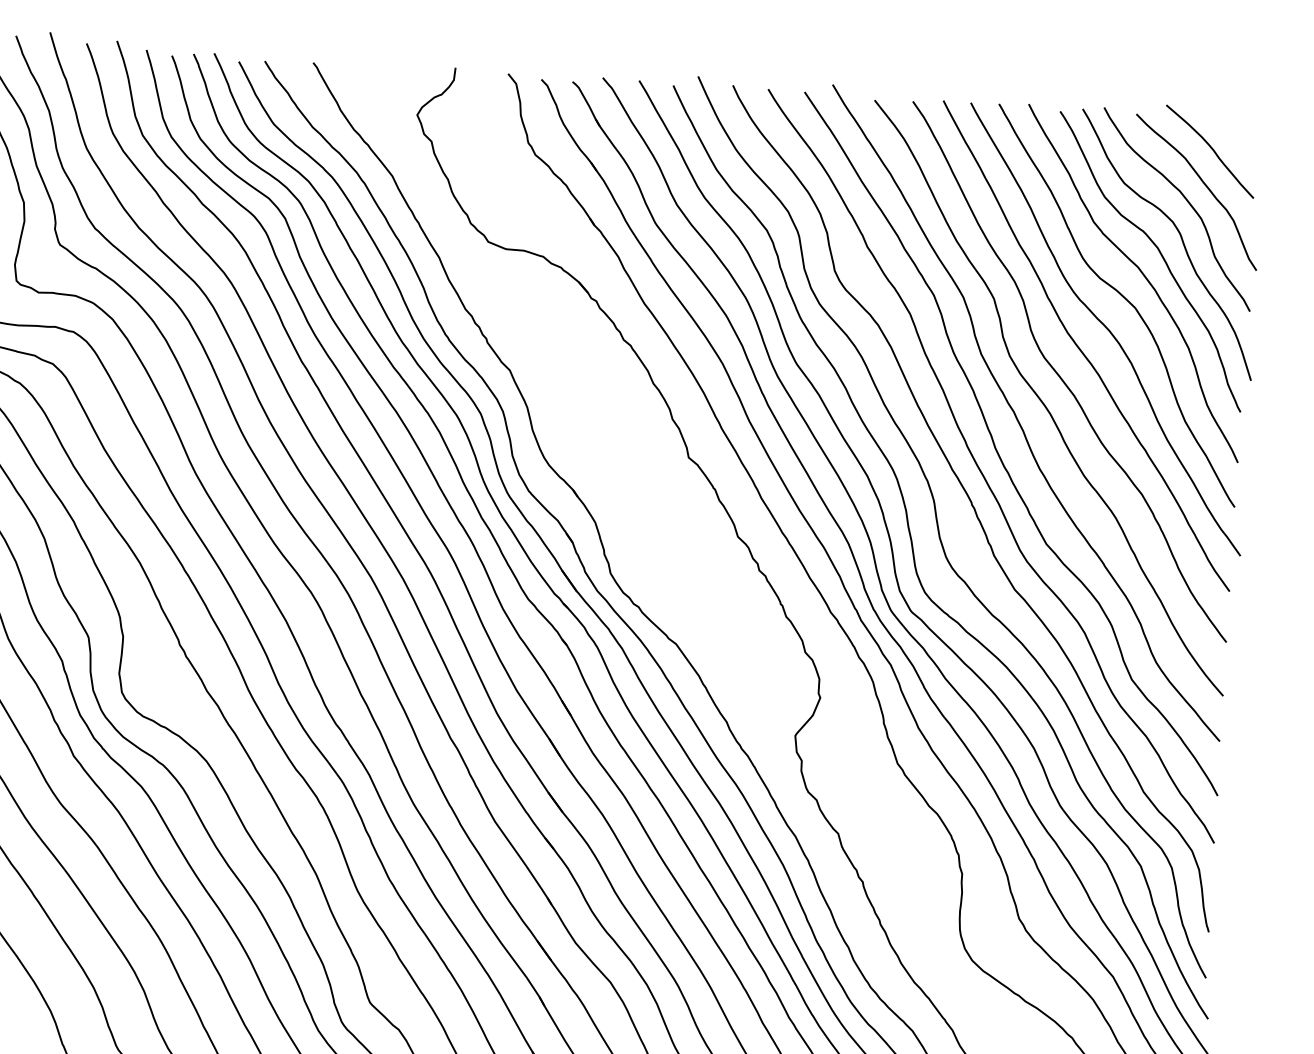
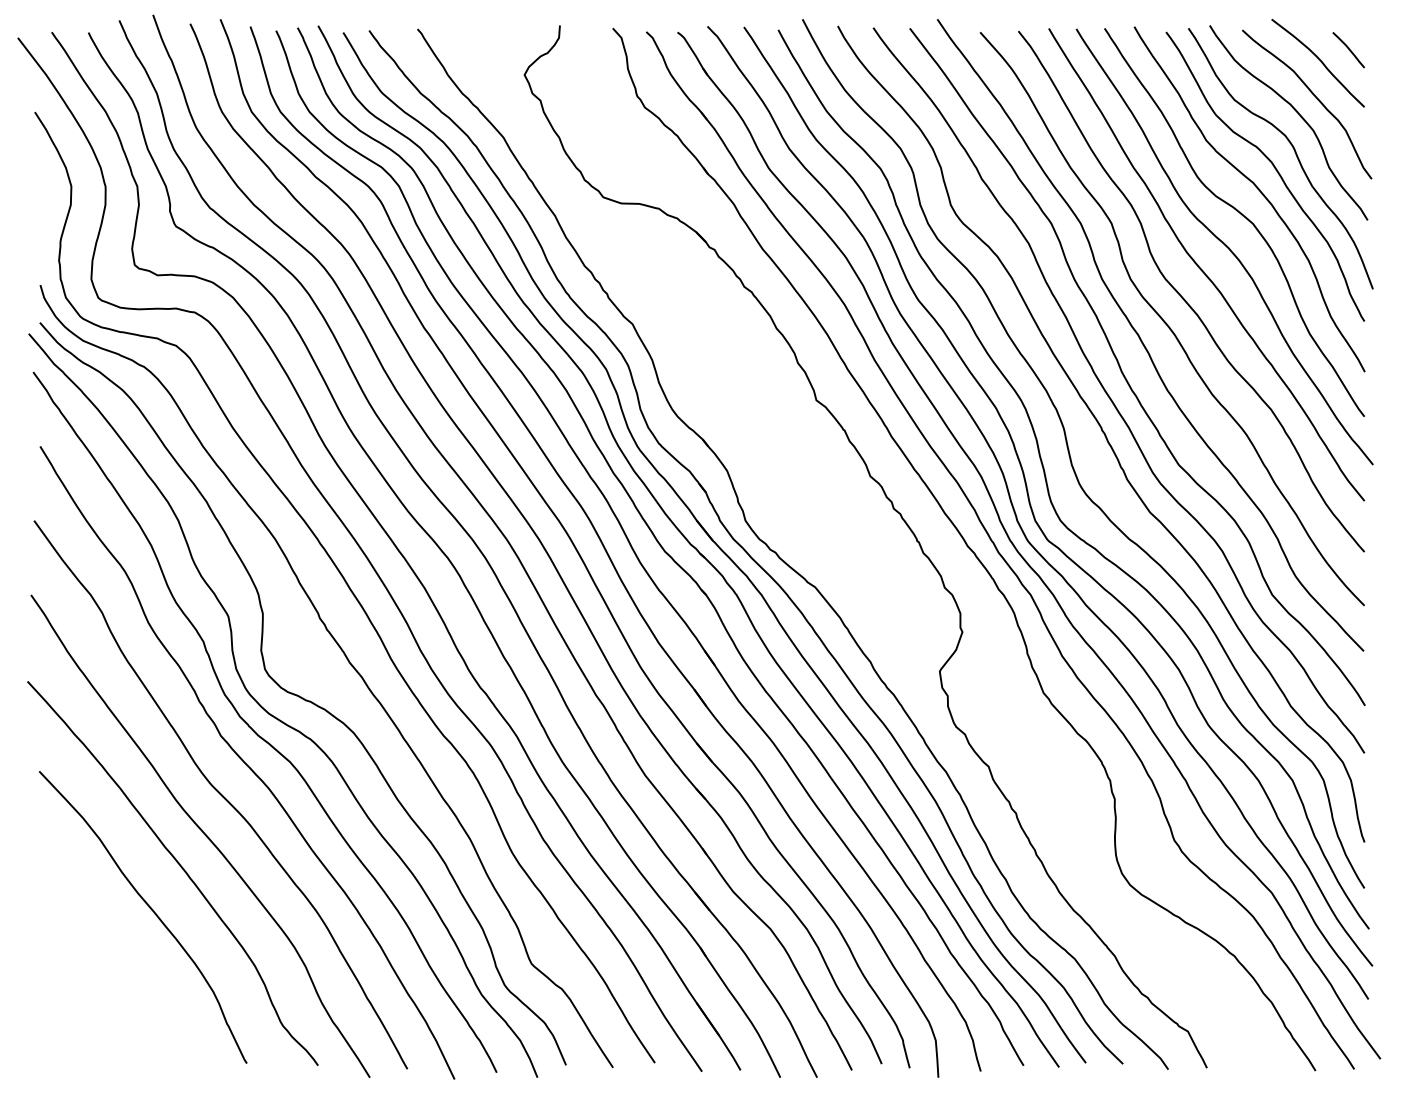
line: (1241, 139) -> (1348, 49), added

